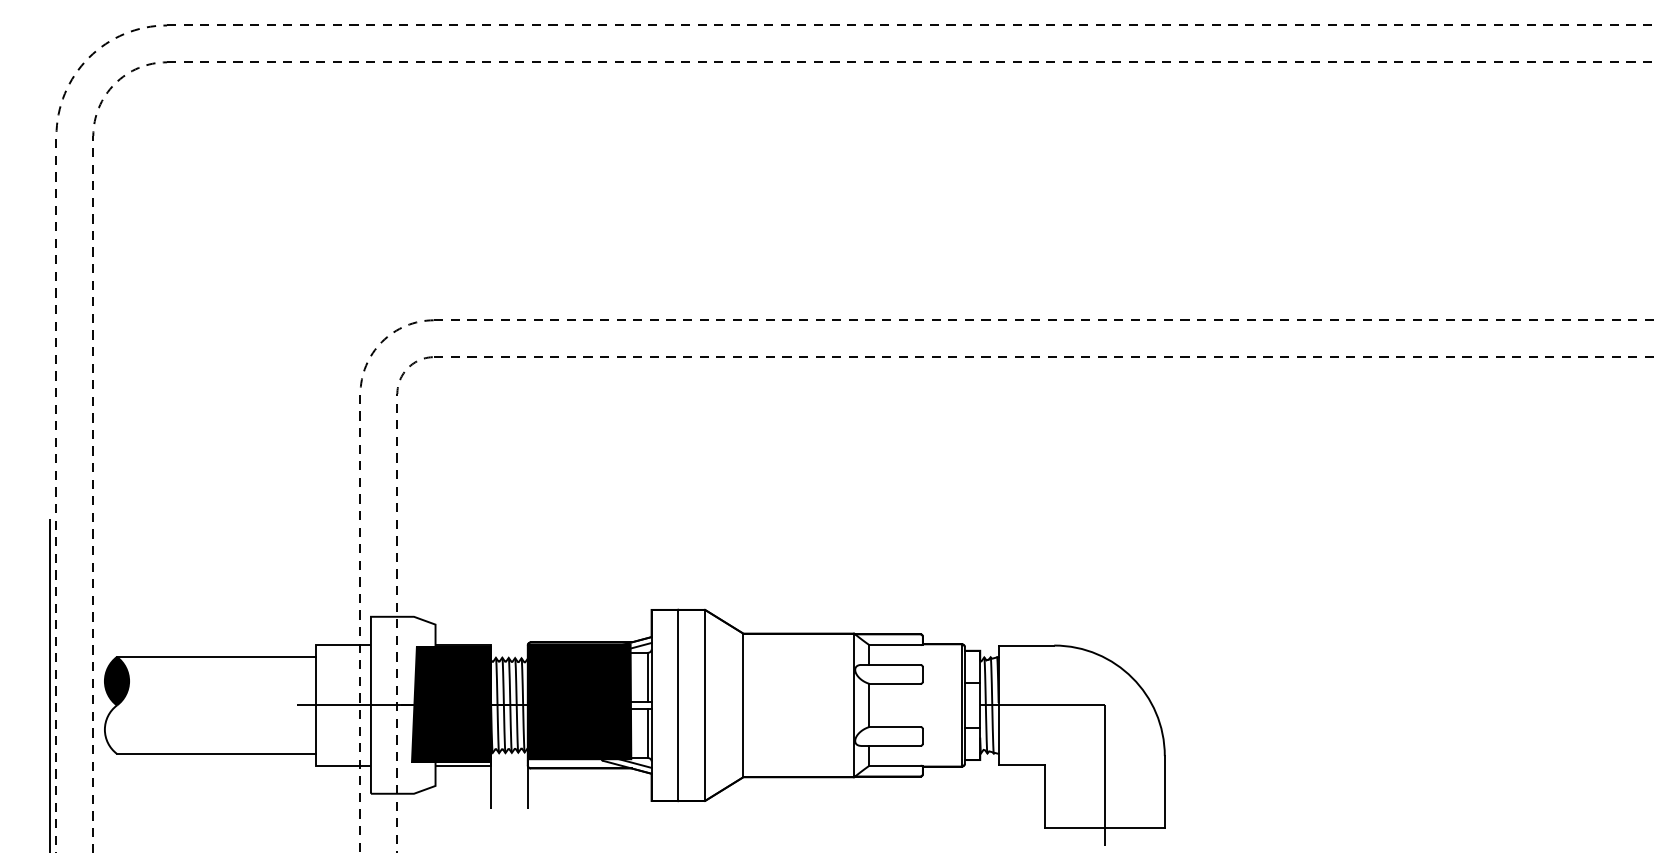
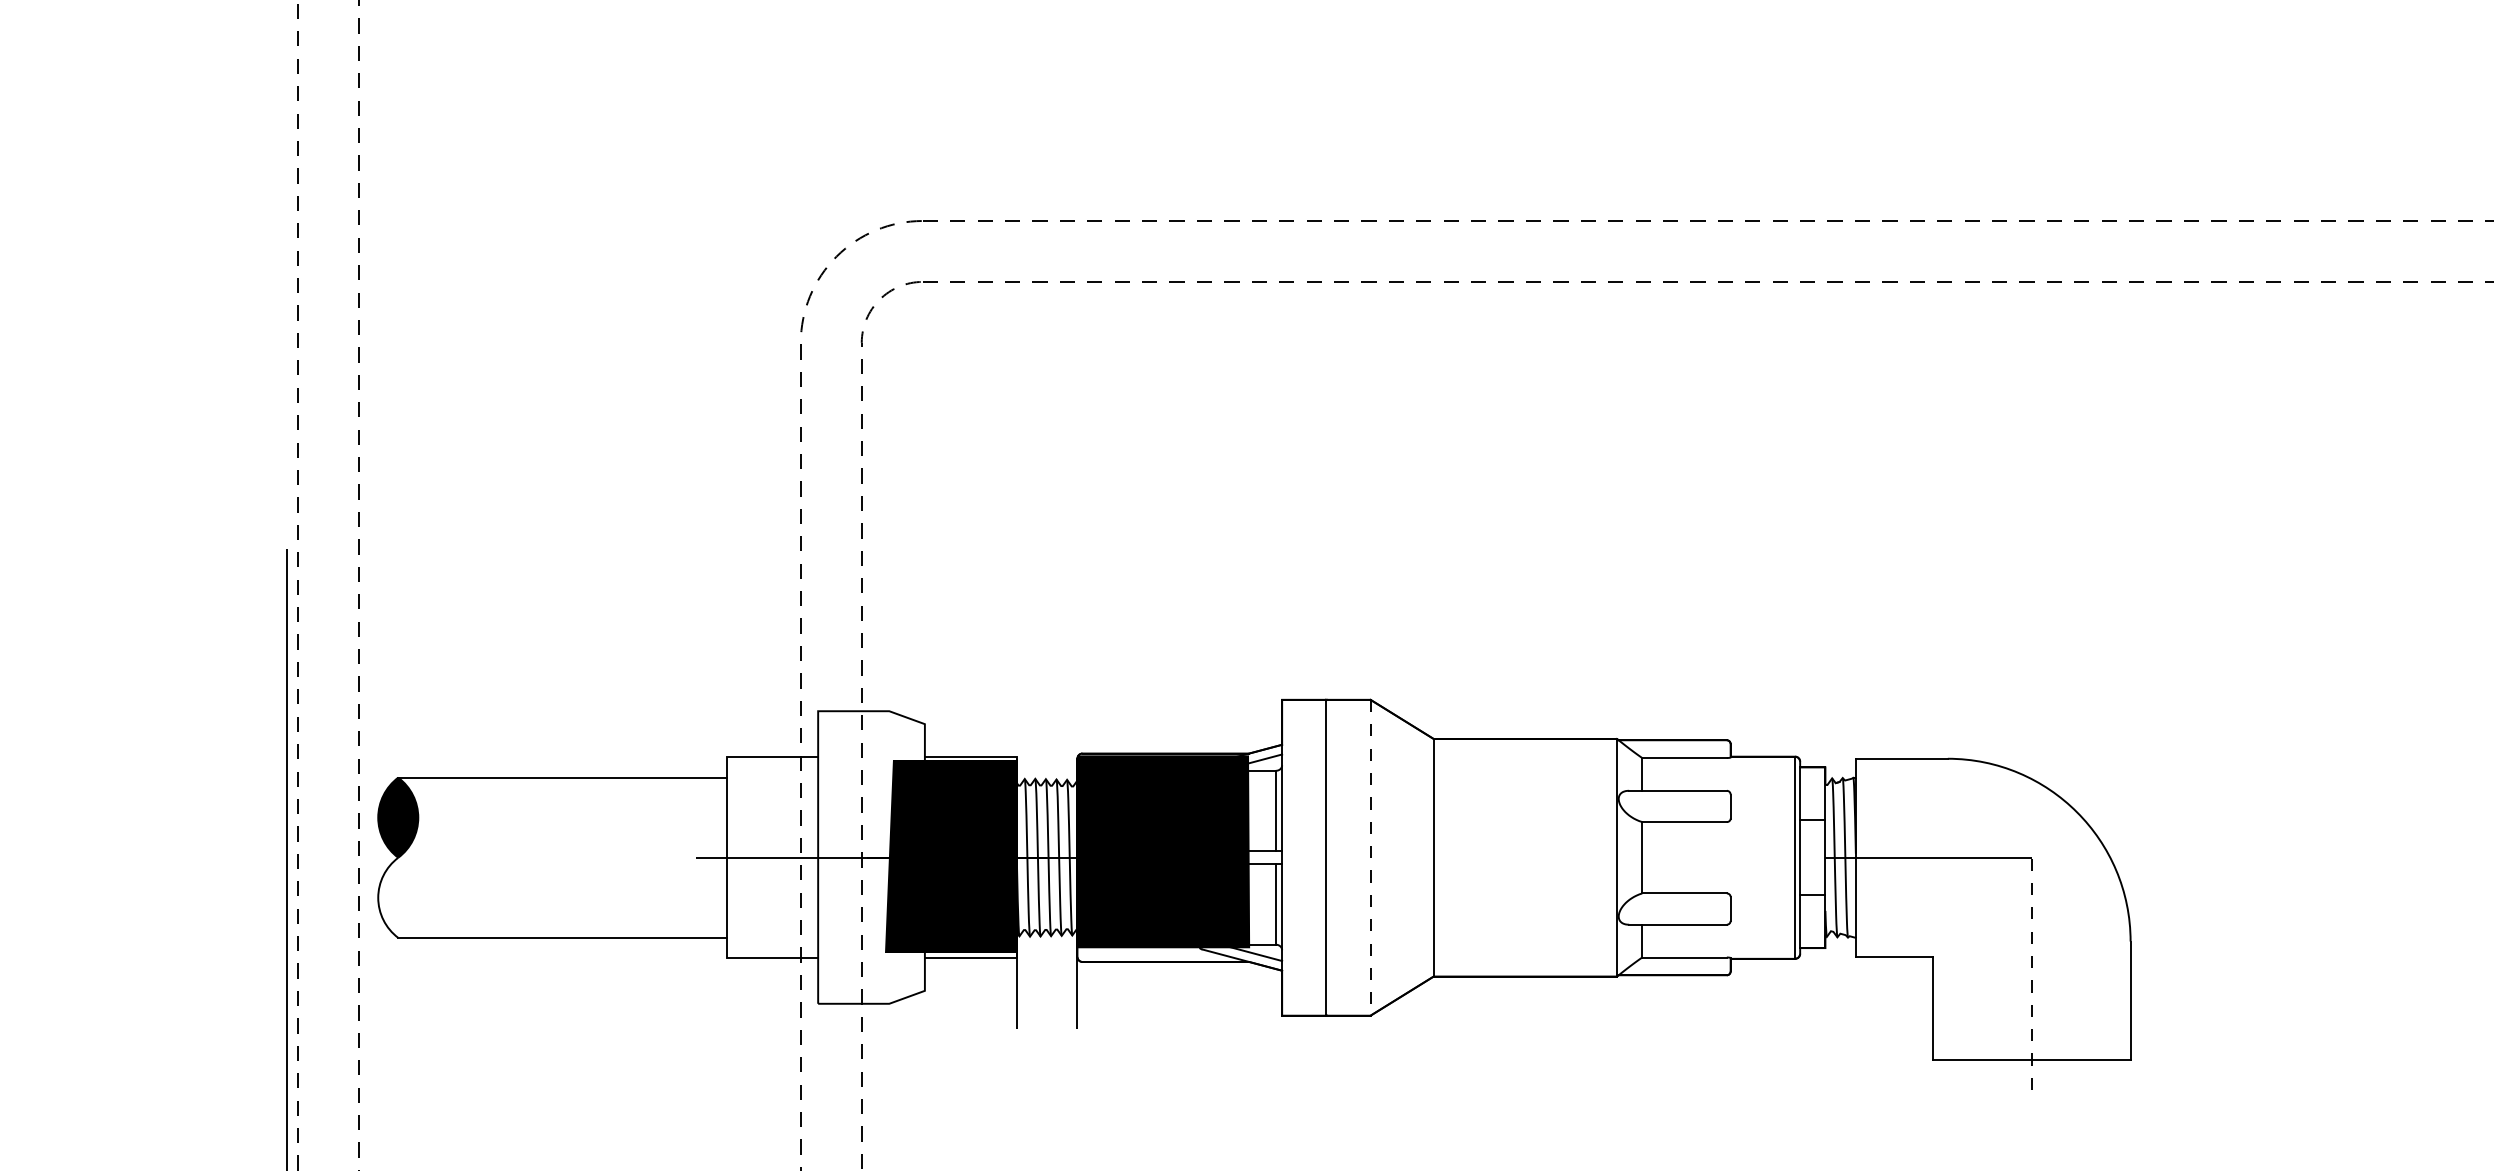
line: (705, 705) -> (1371, 857), solid -> dashed
line: (1104, 775) -> (2030, 973), solid -> dashed

